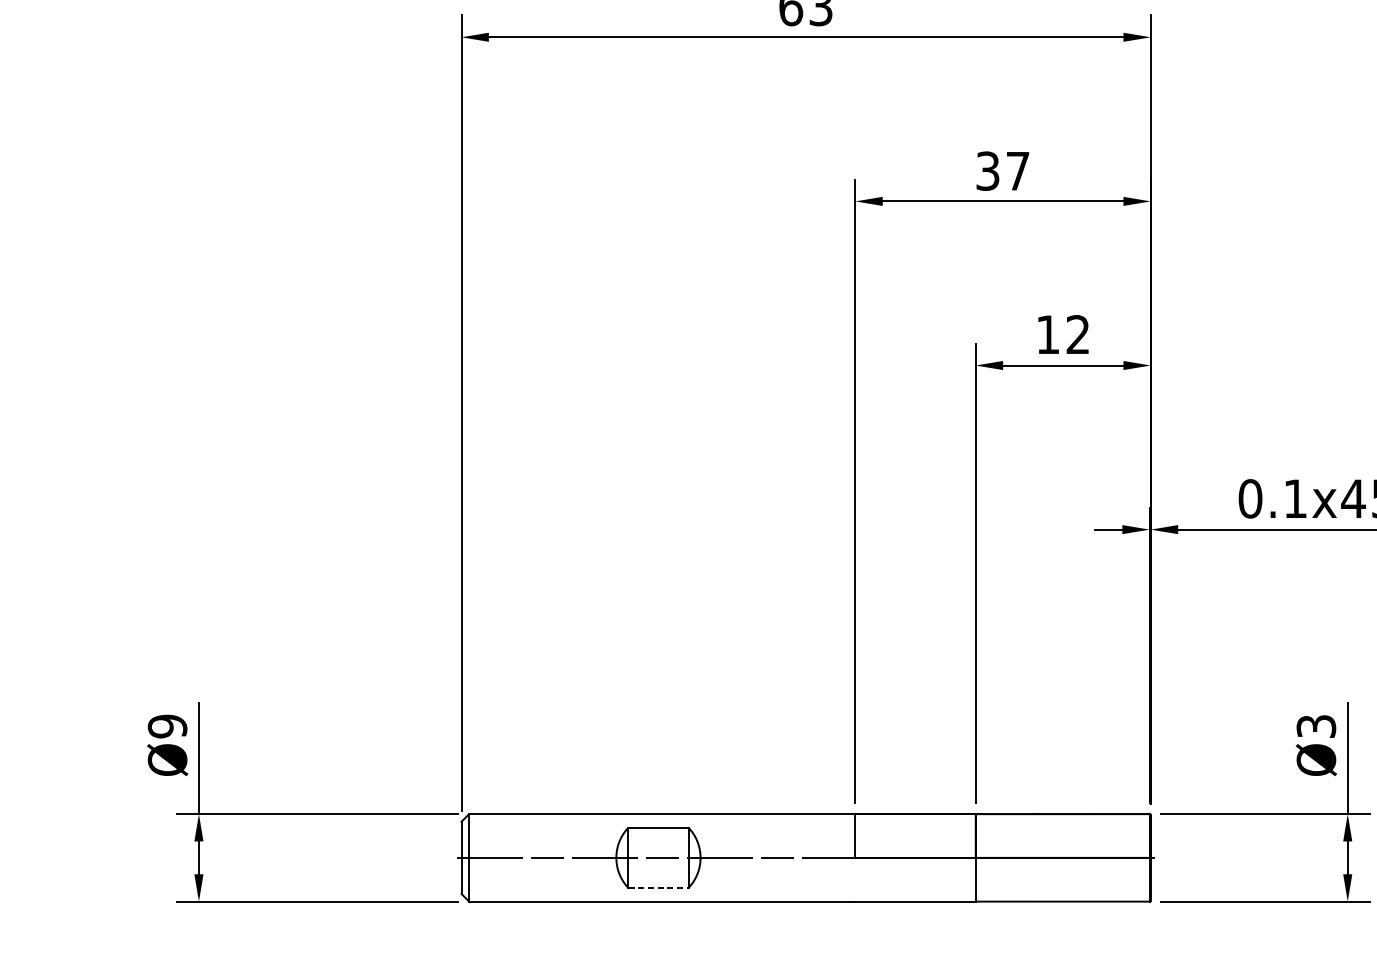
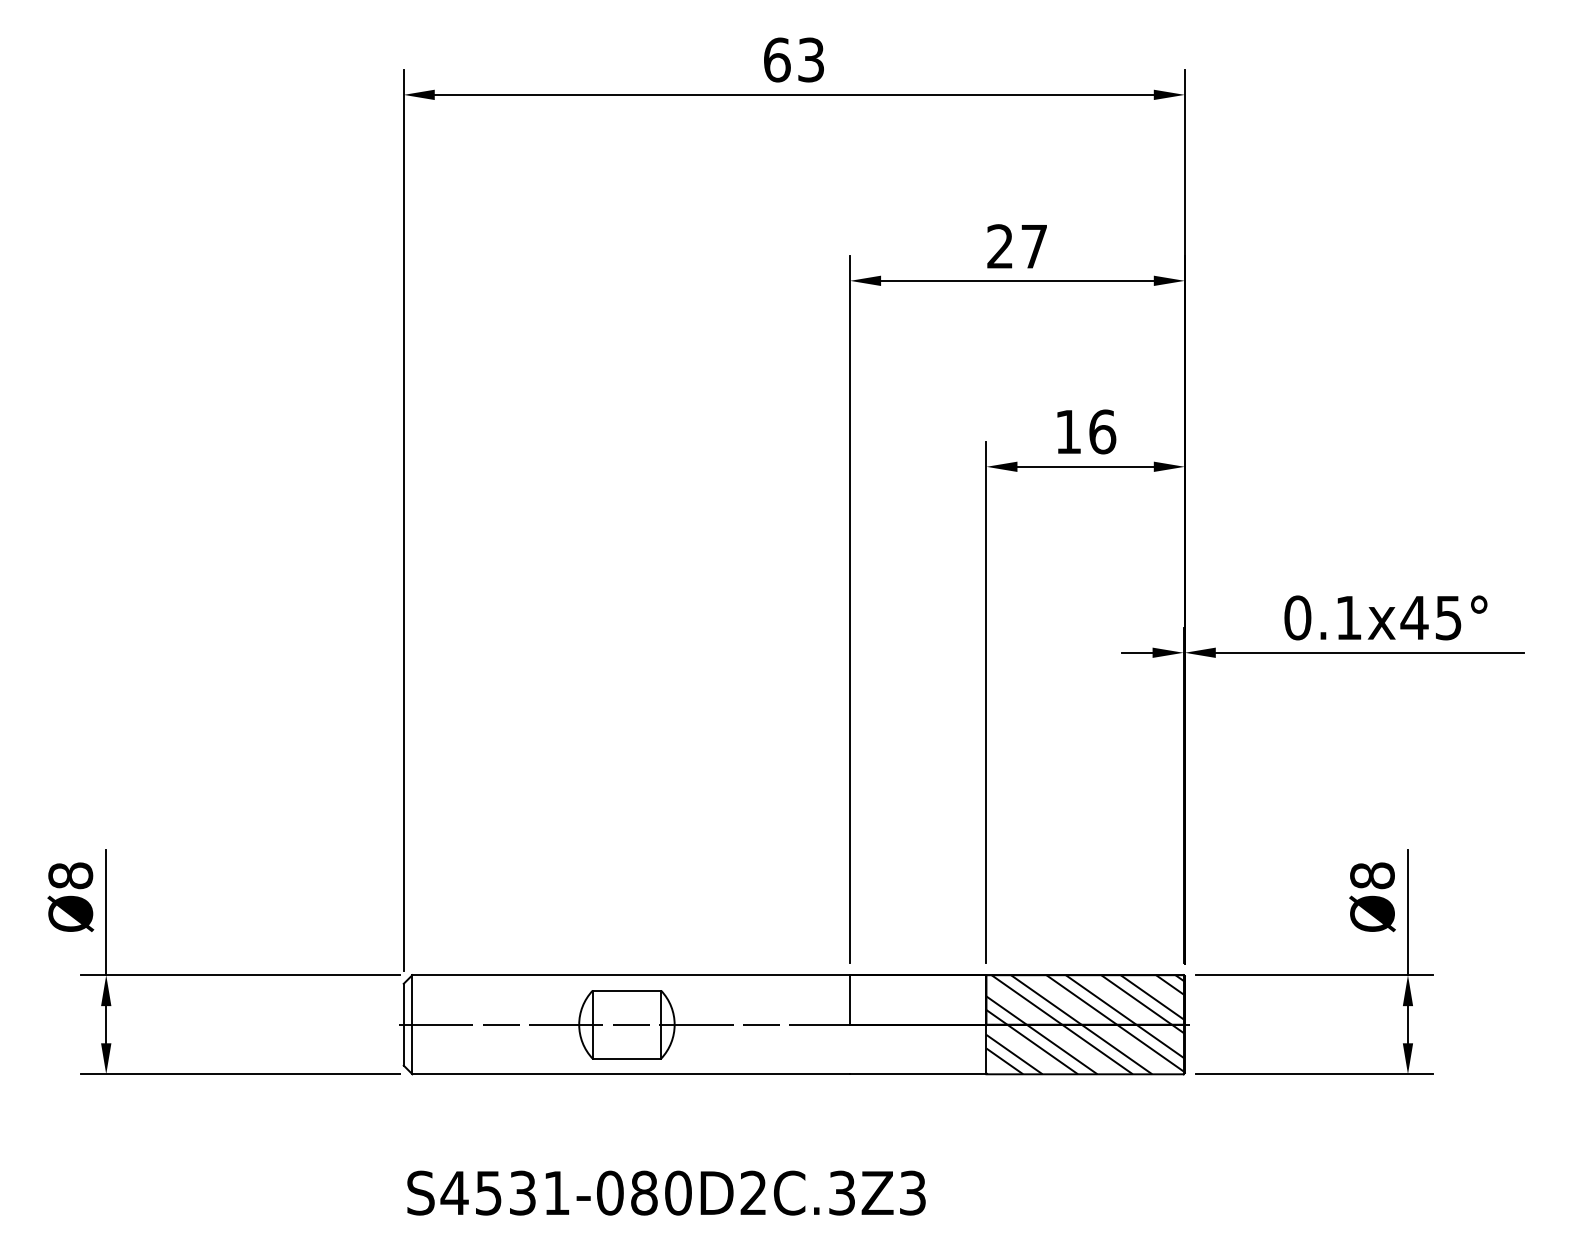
text: (988, 171) -> (1000, 246), 37 -> 27
text: (1078, 334) -> (1102, 431), 12 -> 16
text: (167, 726) -> (70, 875), Ø9 -> Ø8
text: (1316, 726) -> (1372, 875), Ø3 -> Ø8
hatch: (1063, 857) -> (1085, 1024), added
line: (658, 887) -> (627, 1058), dashed -> solid

